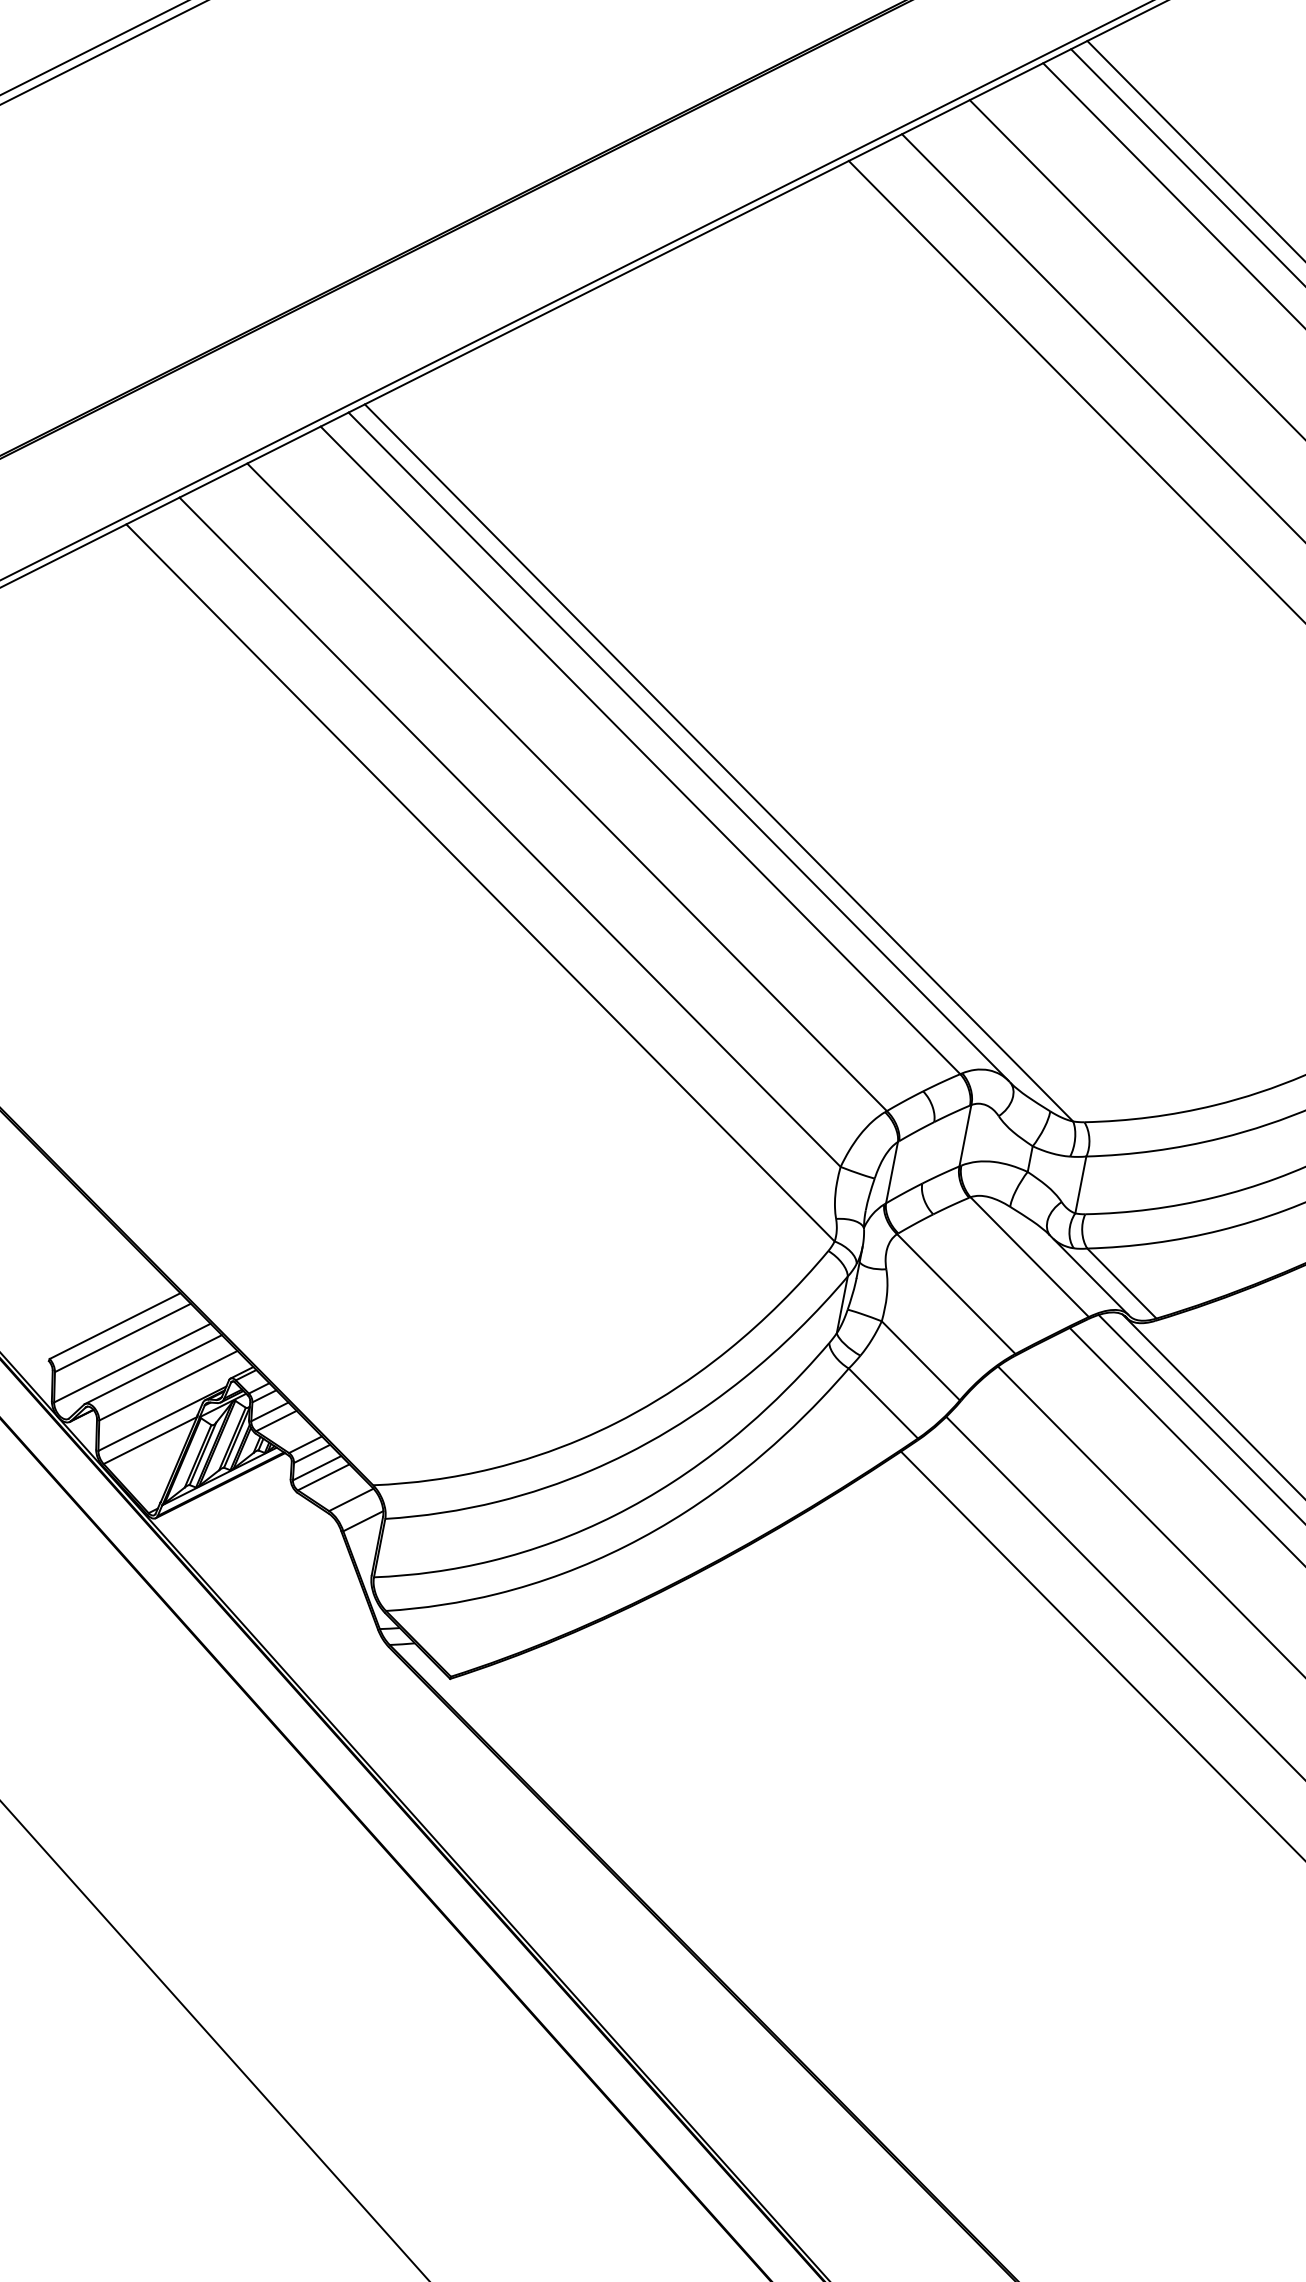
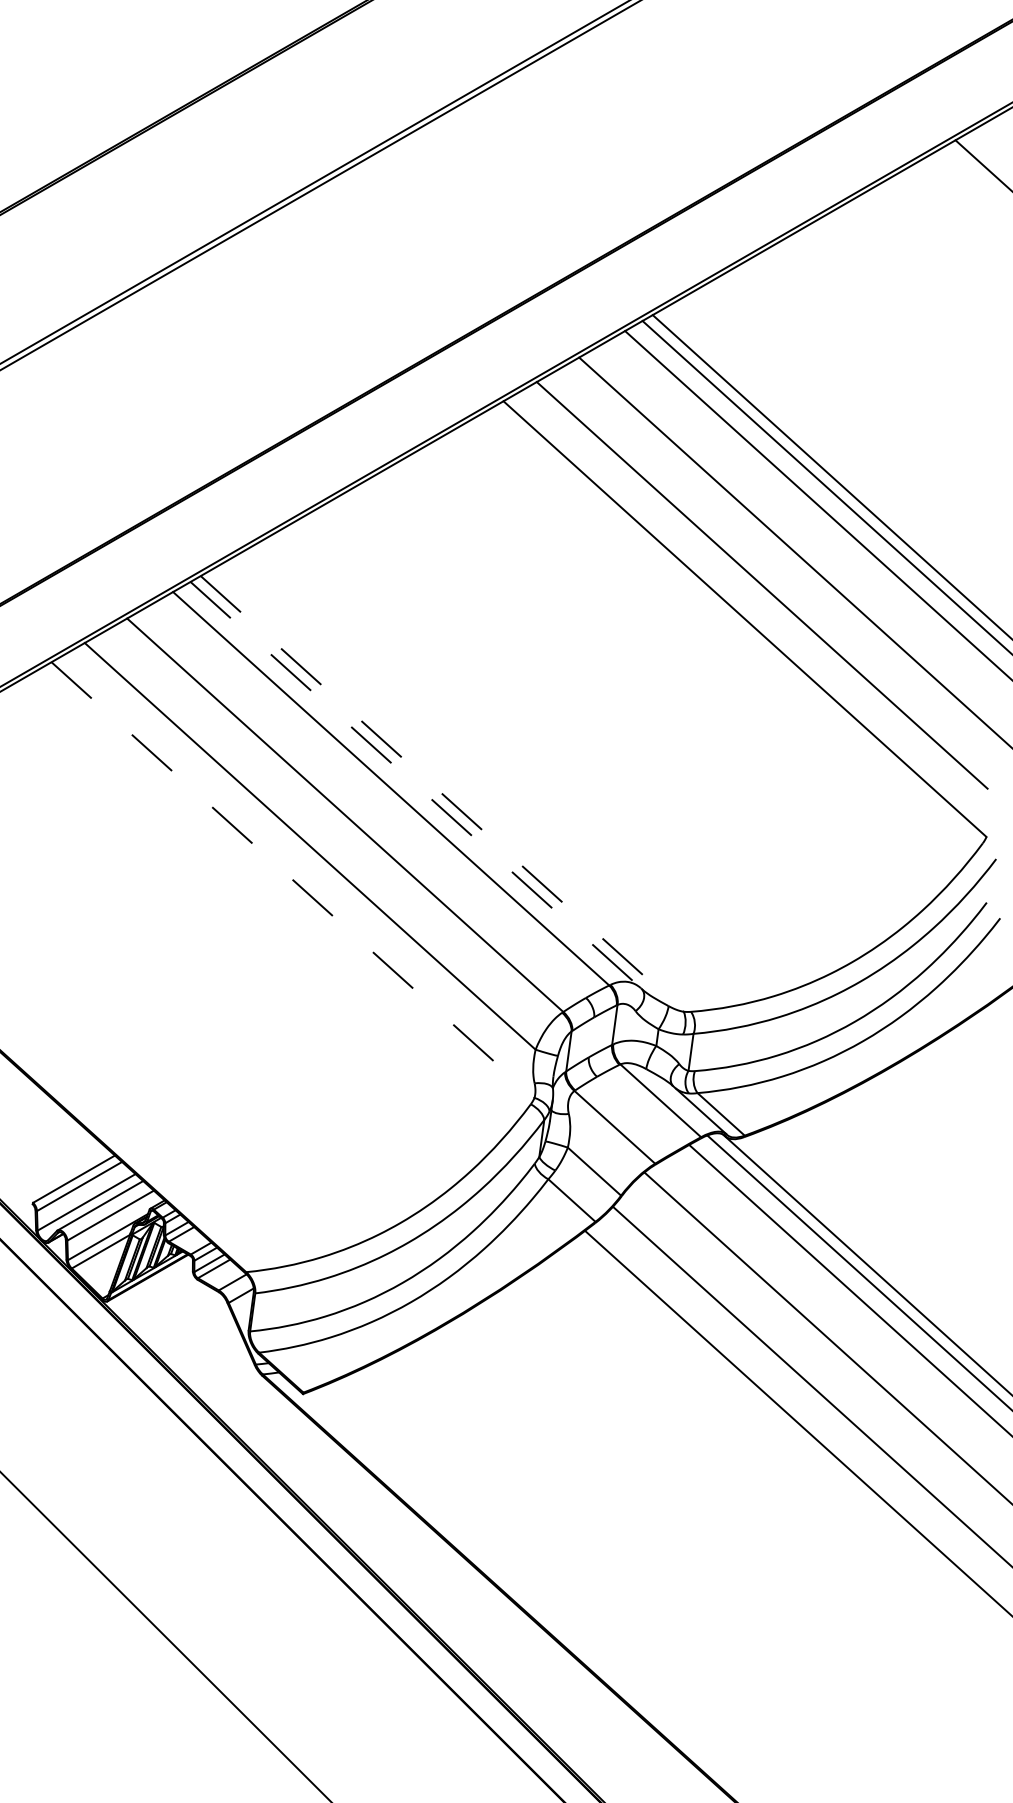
line: (679, 747) -> (416, 785), solid -> dashed
line: (719, 763) -> (442, 794), solid -> dashed
line: (481, 883) -> (293, 880), solid -> dashed

